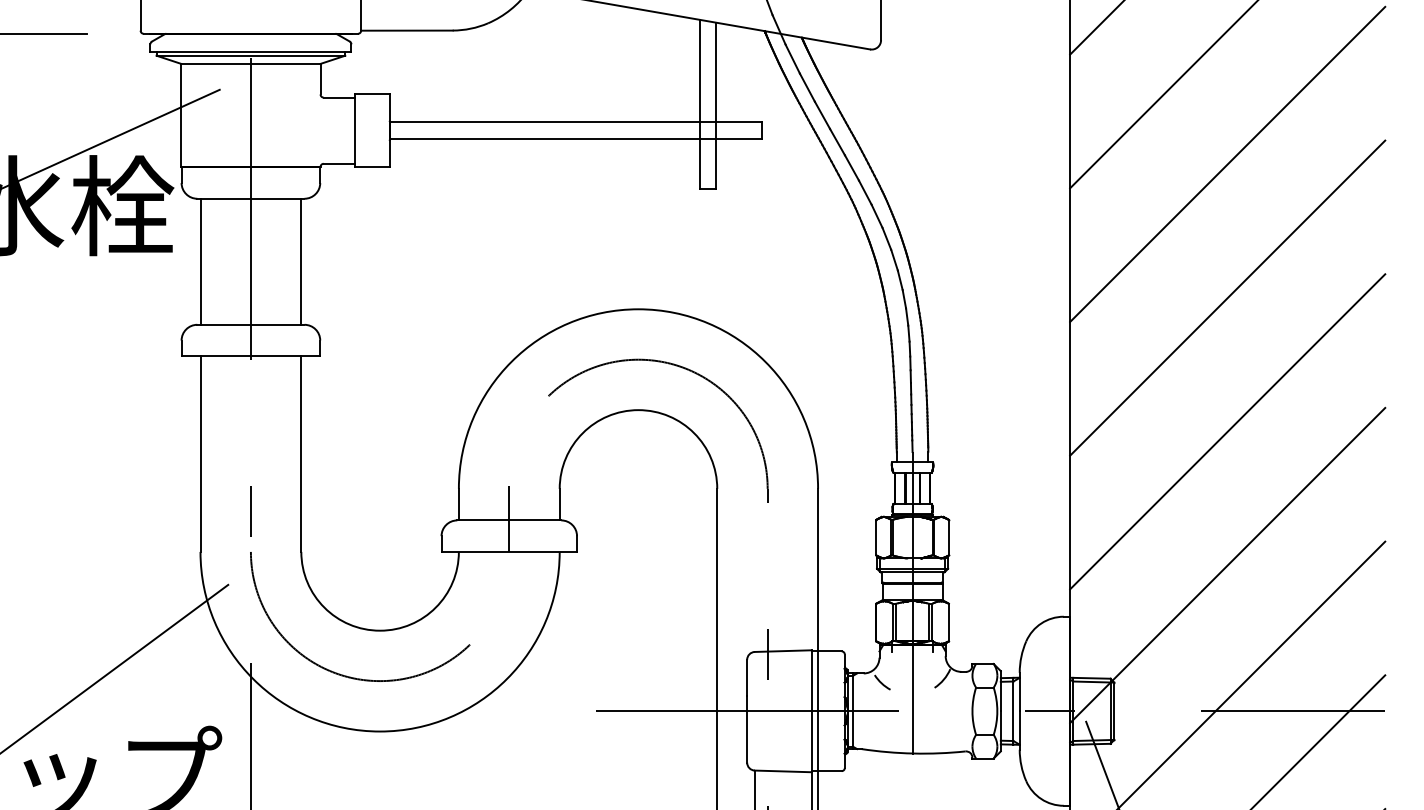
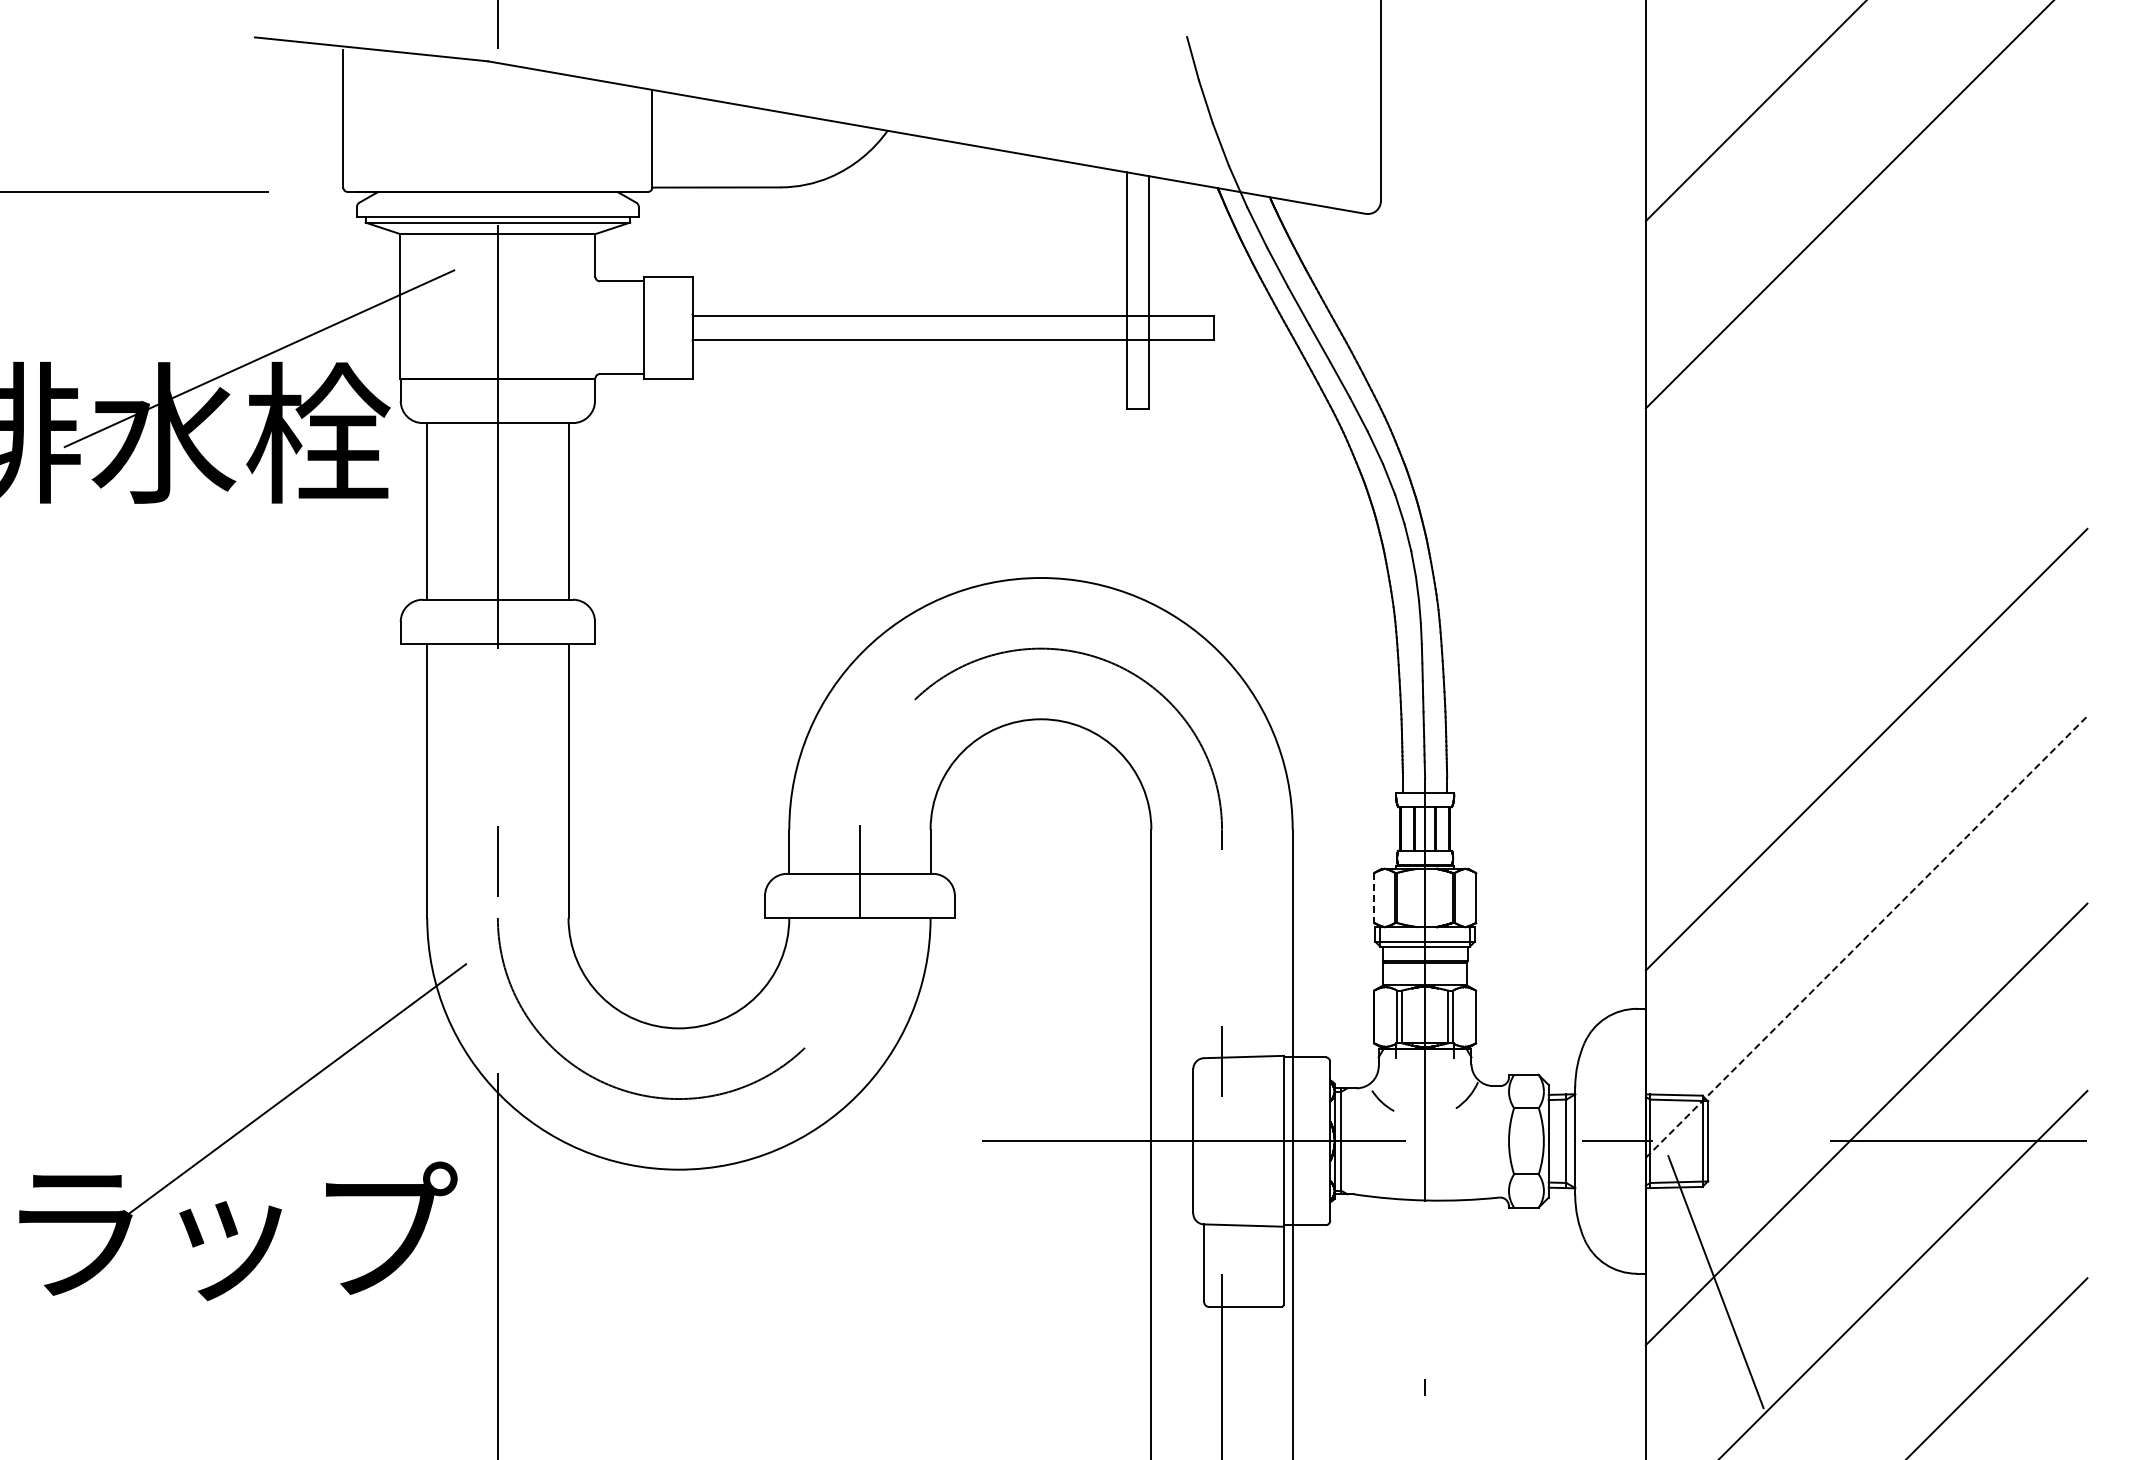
line: (1227, 164) -> (1866, 374), removed
line: (1227, 298) -> (1866, 562), removed
line: (876, 538) -> (1374, 898), solid -> dashed
line: (1228, 565) -> (1867, 936), solid -> dashed

